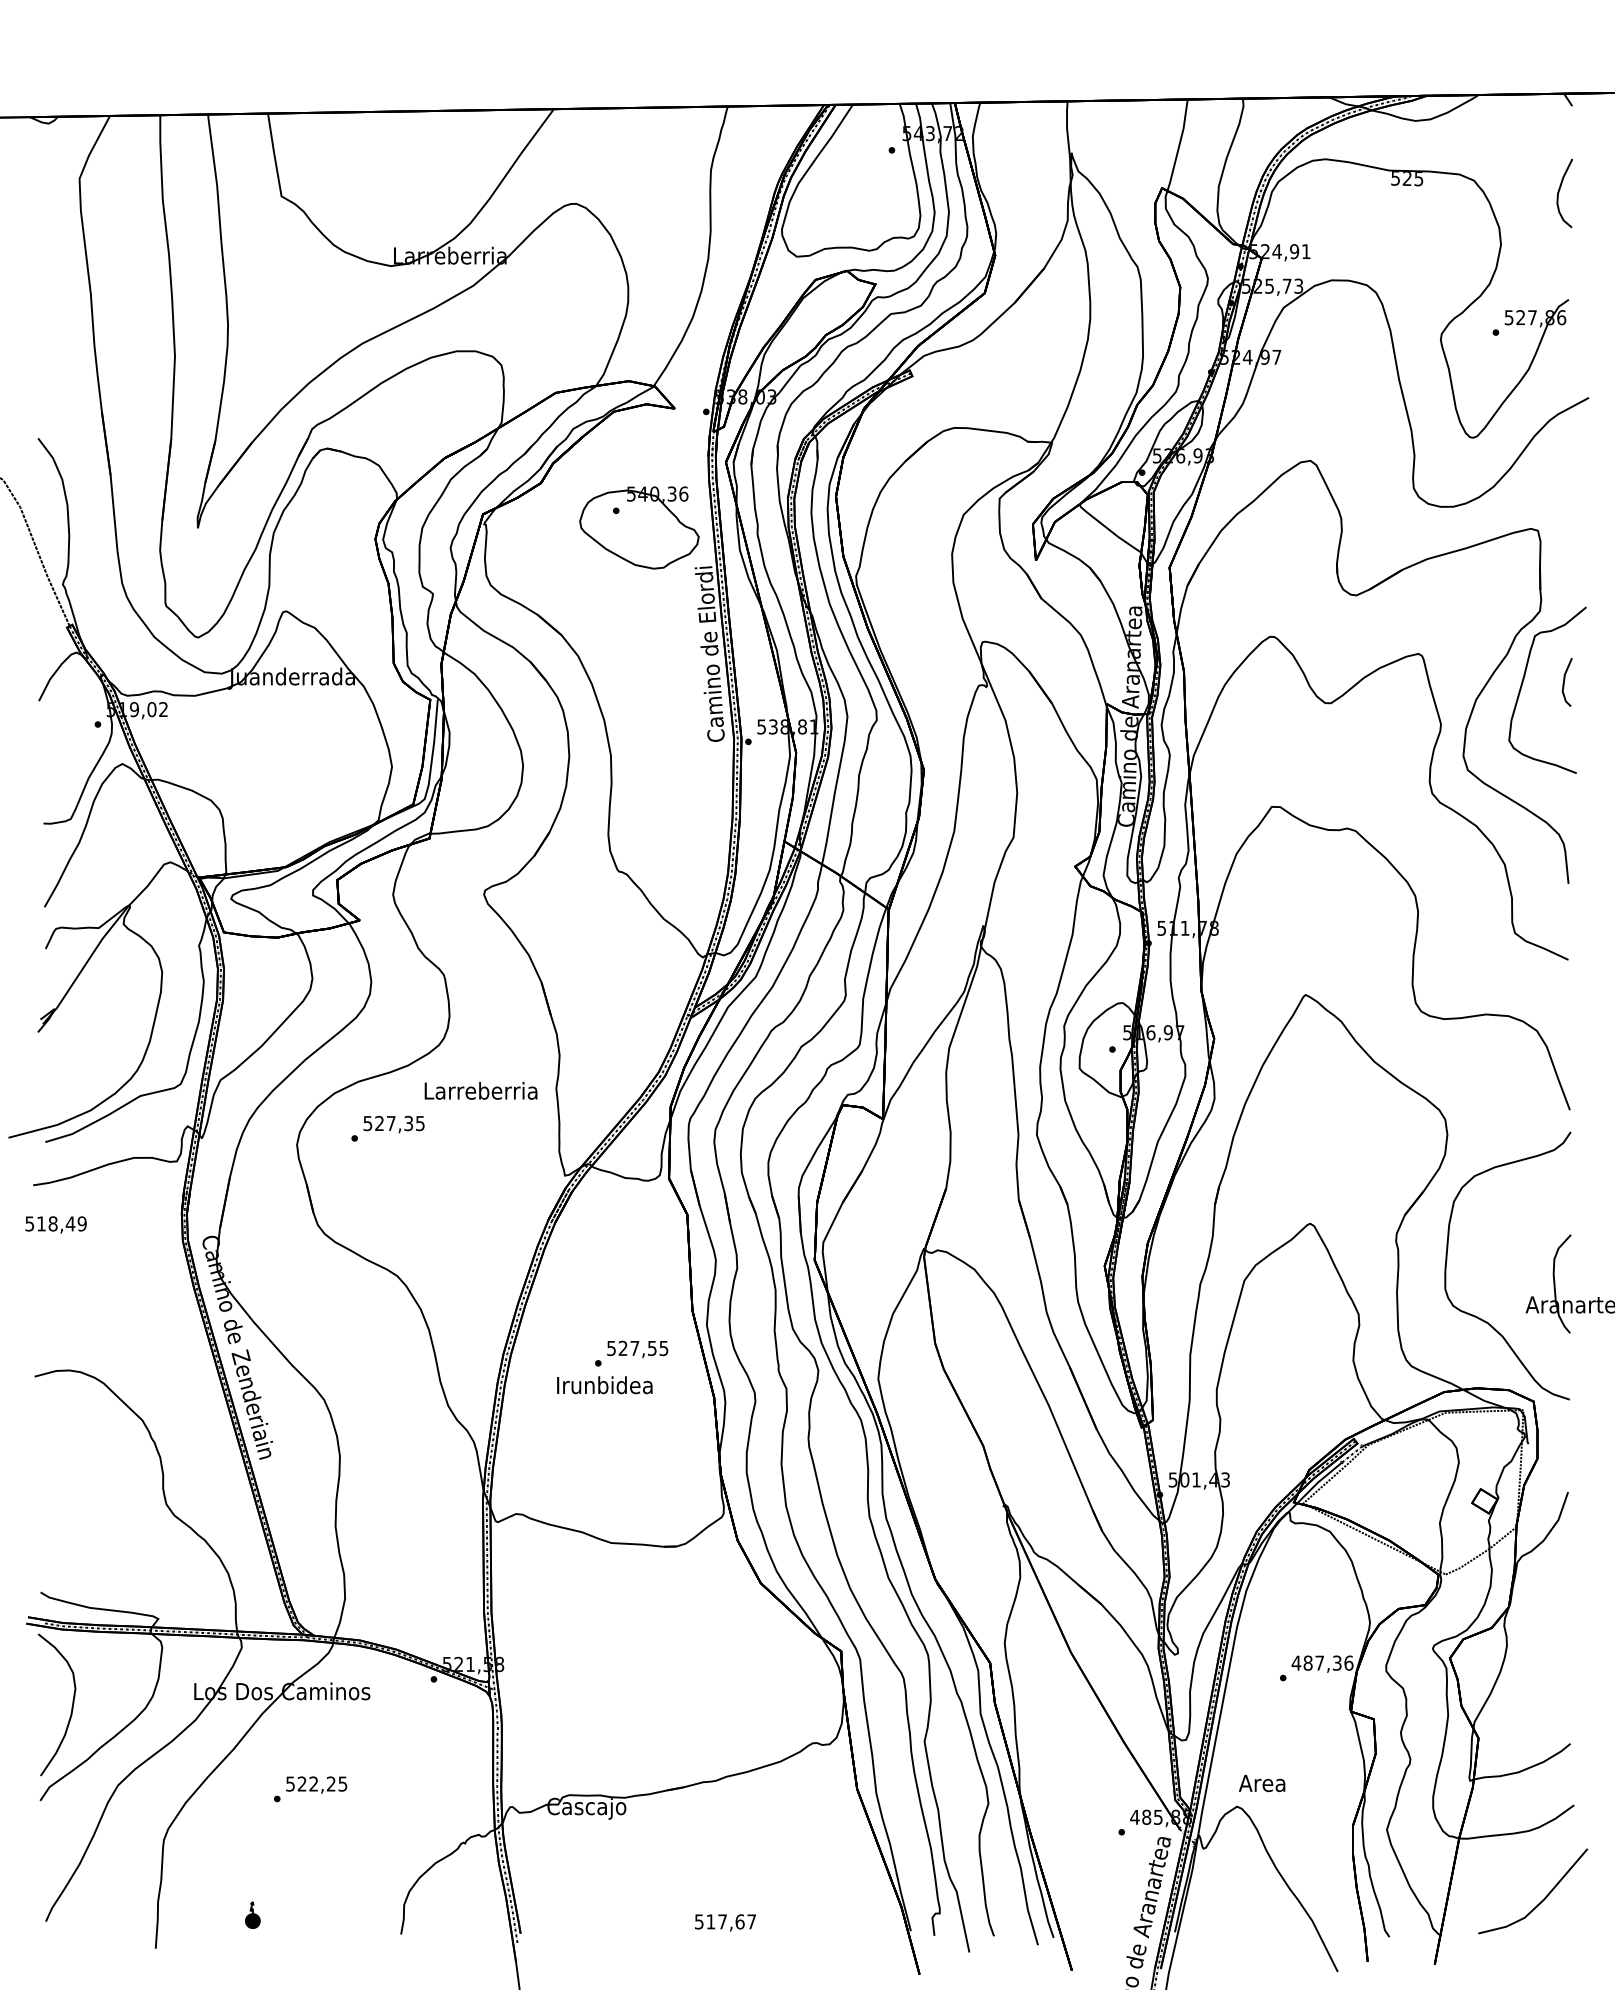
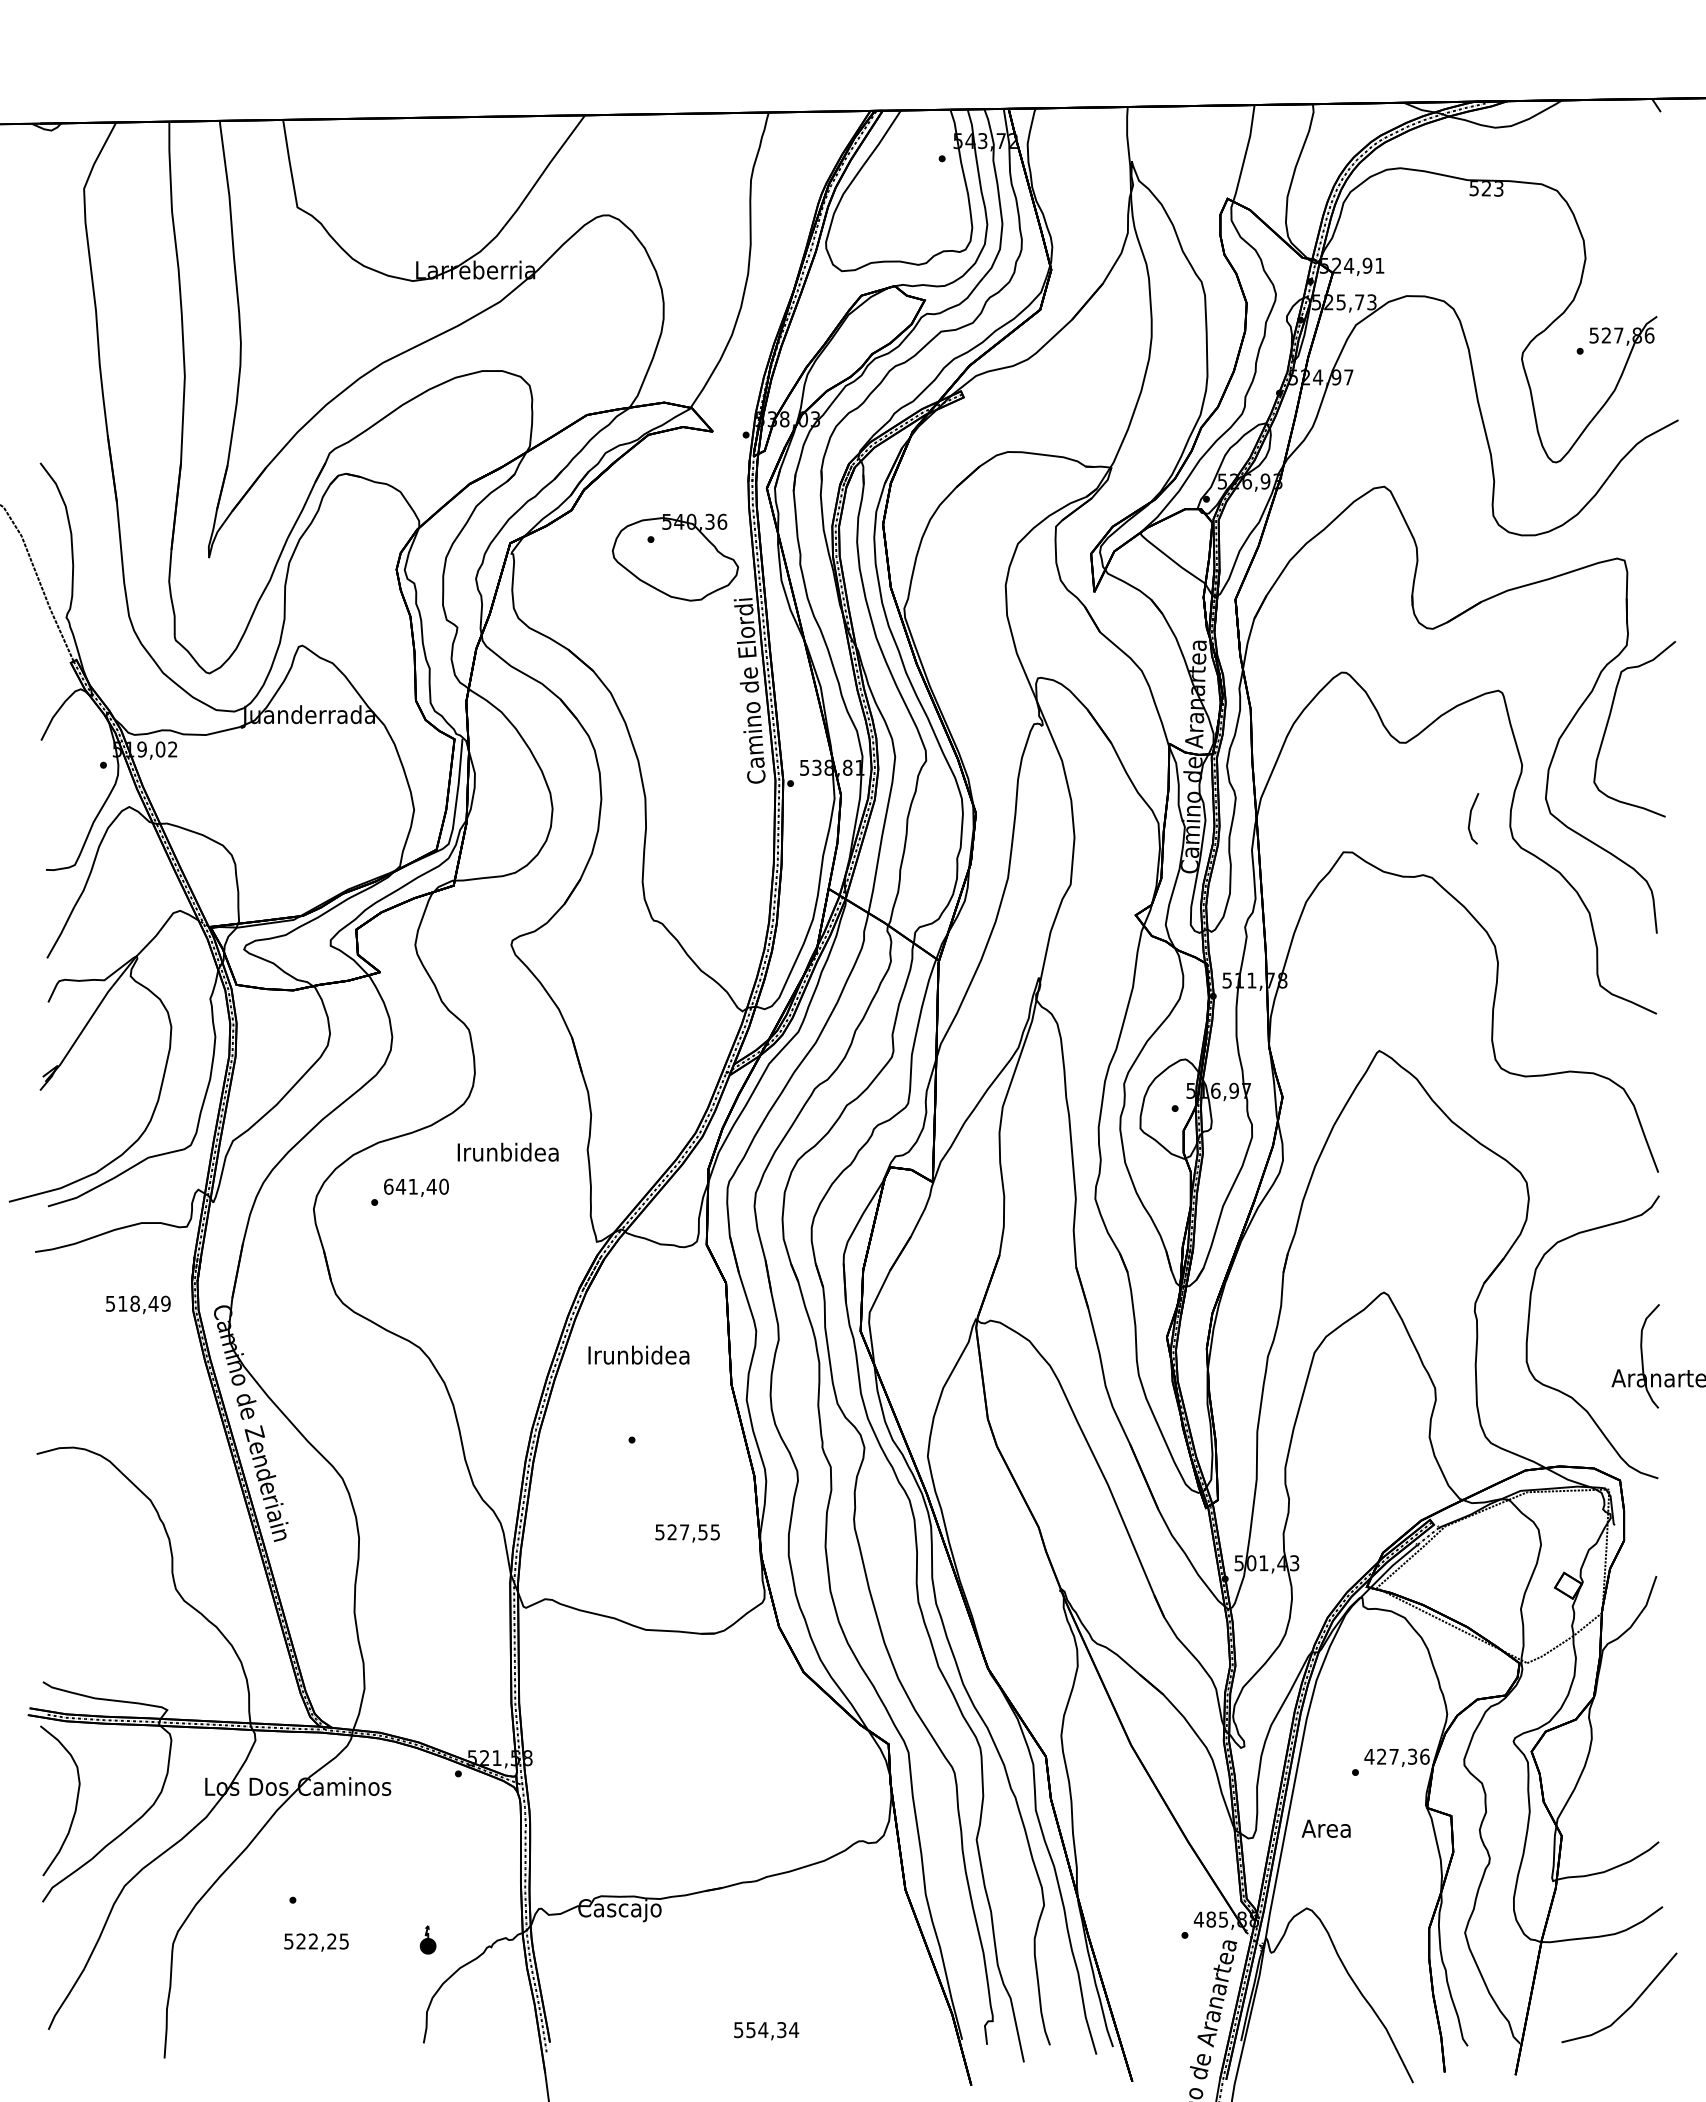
text: (1418, 178) -> (1498, 188), 525 -> 523
curve: (1559, 191) -> (1647, 202), removed
line: (1565, 680) -> (1471, 816), moved
text: (480, 1090) -> (507, 1151), Larreberria -> Irunbidea
text: (394, 1123) -> (416, 1186), 527,35 -> 641,40
text: (56, 1224) -> (138, 1304), moved
text: (637, 1349) -> (687, 1533), moved
text: (604, 1384) -> (638, 1354), moved
text: (1307, 1662) -> (1381, 1756), 487,36 -> 427,36
text: (1261, 1783) -> (1325, 1828), moved
text: (316, 1785) -> (316, 1942), moved
part: (252, 1914) -> (427, 1939), moved
text: (731, 1922) -> (772, 2030), 517,67 -> 554,34

